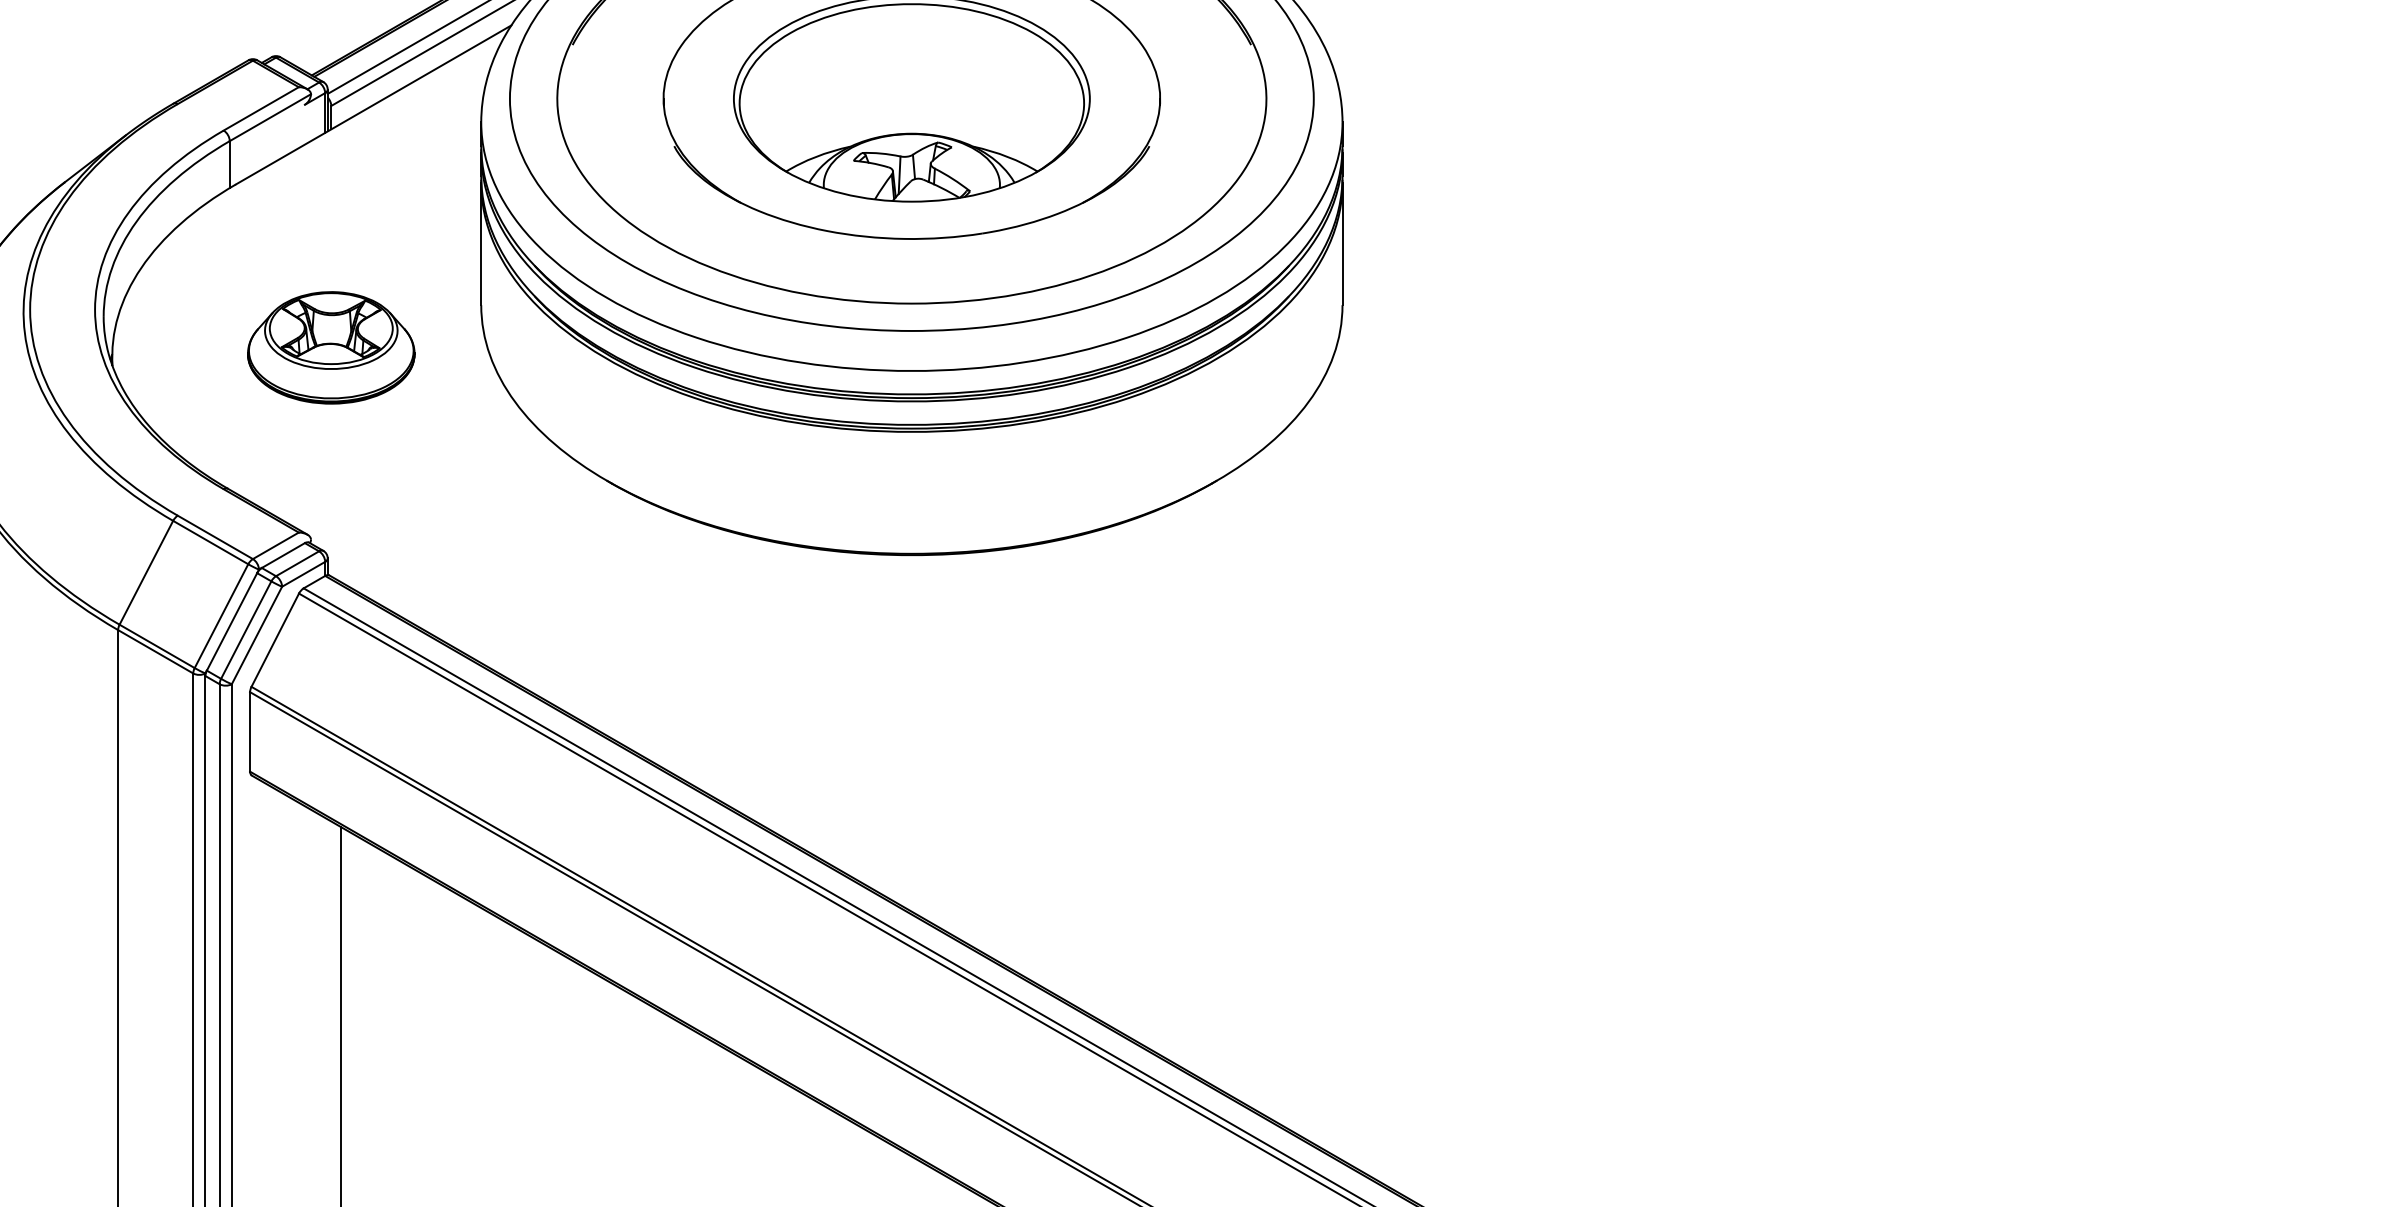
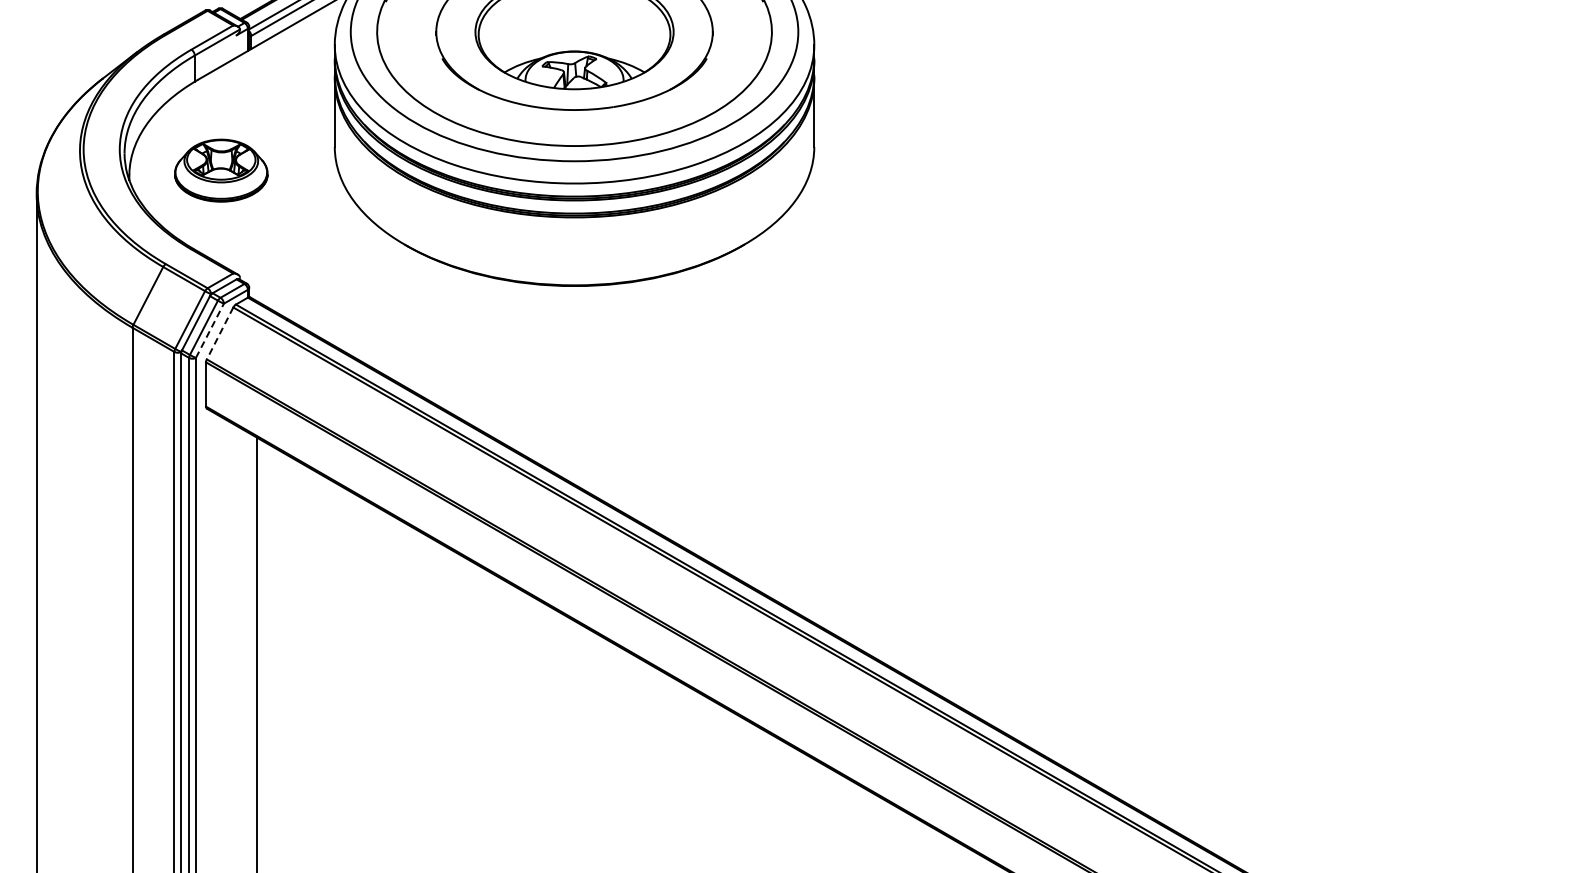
part: (331, 347) -> (221, 170), moved
line: (256, 634) -> (209, 330), solid -> dashed
line: (274, 640) -> (219, 333), solid -> dashed

